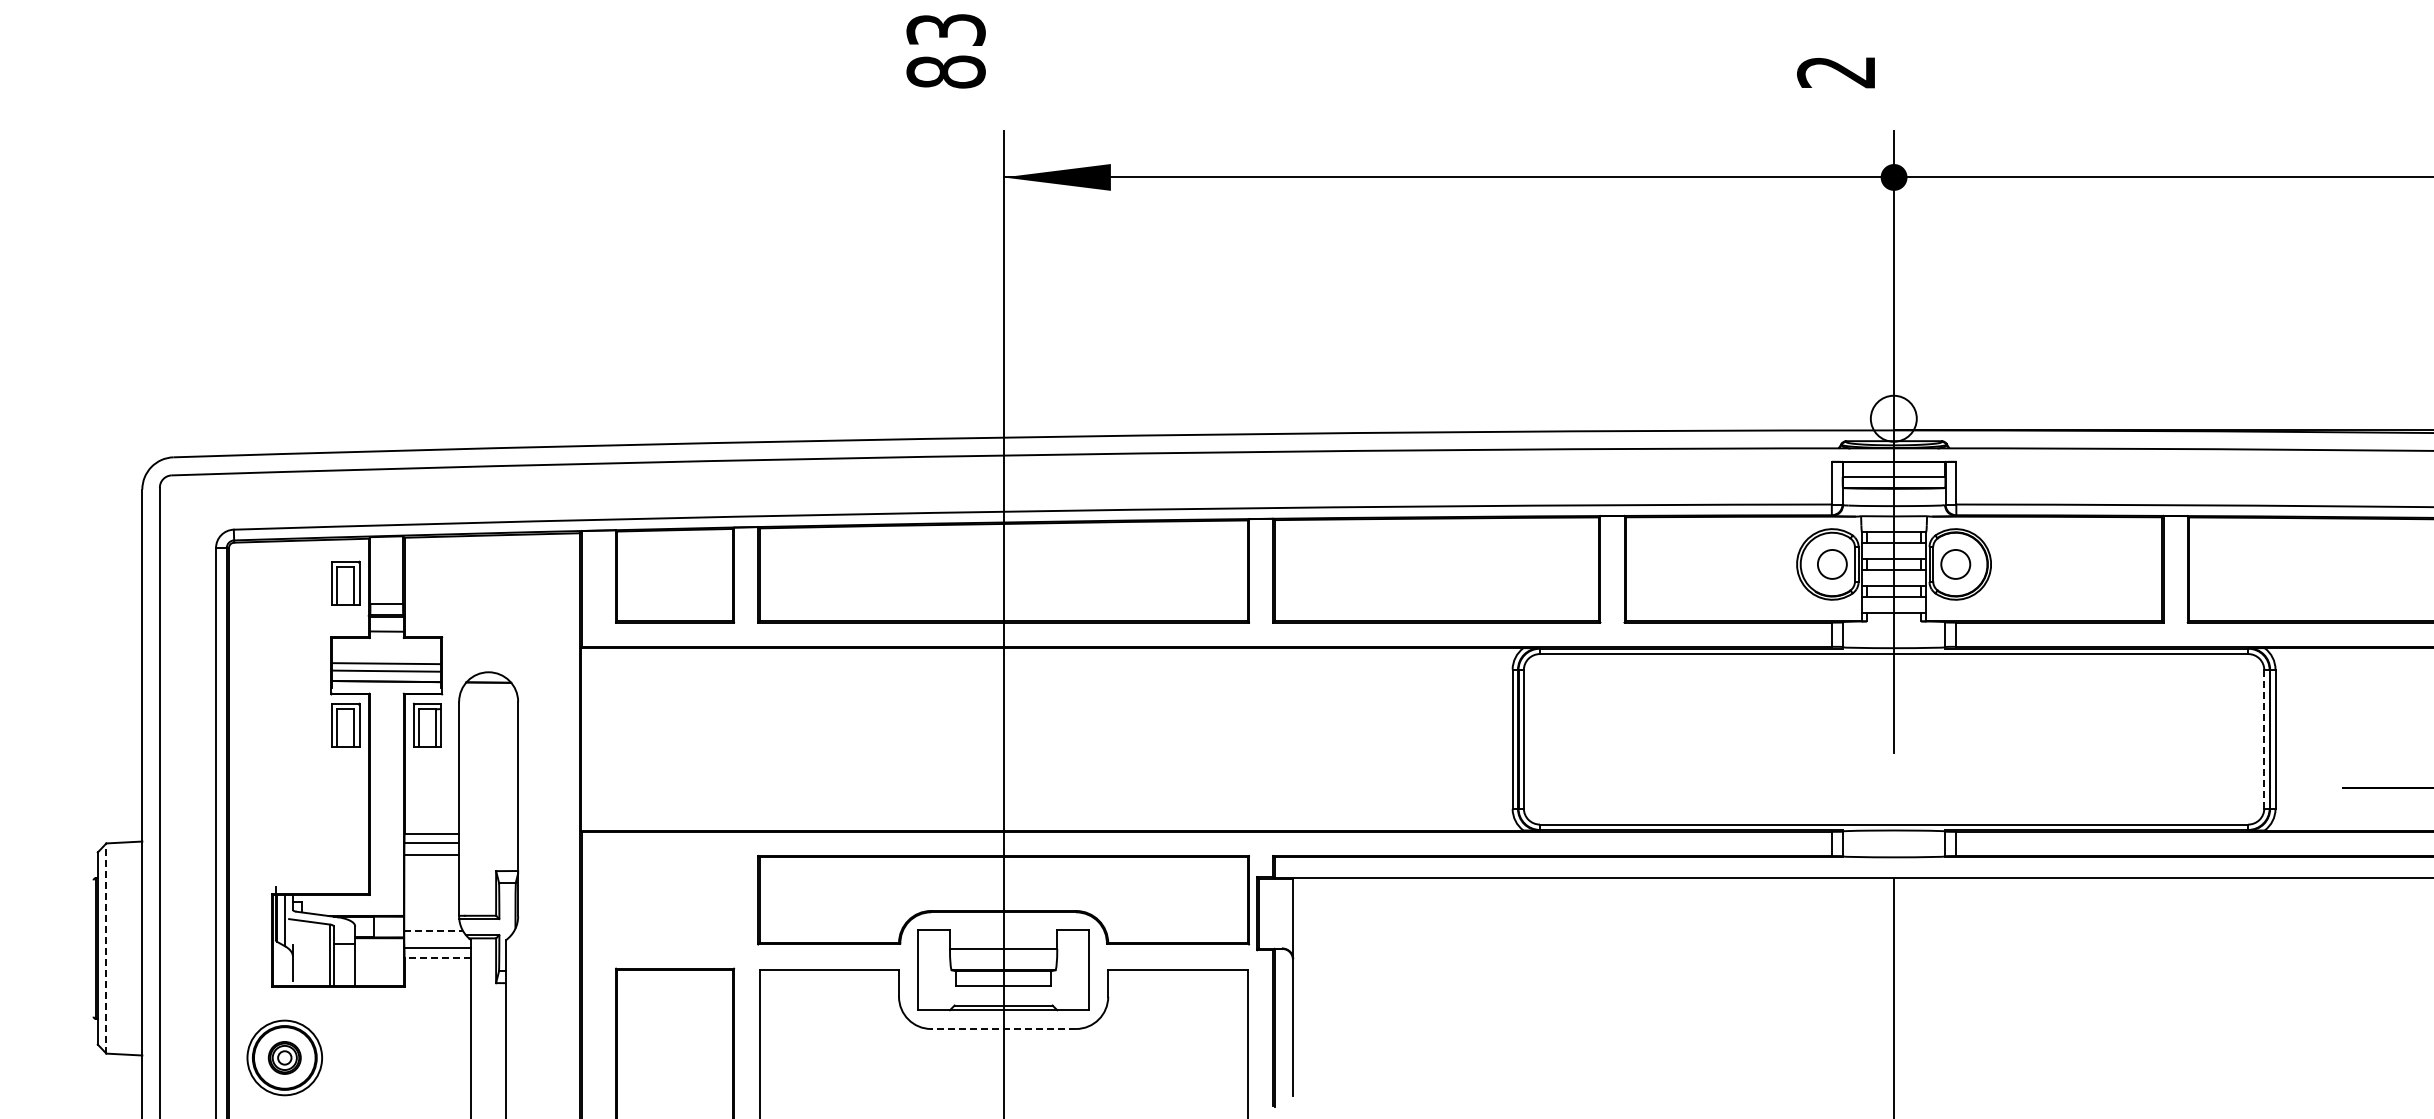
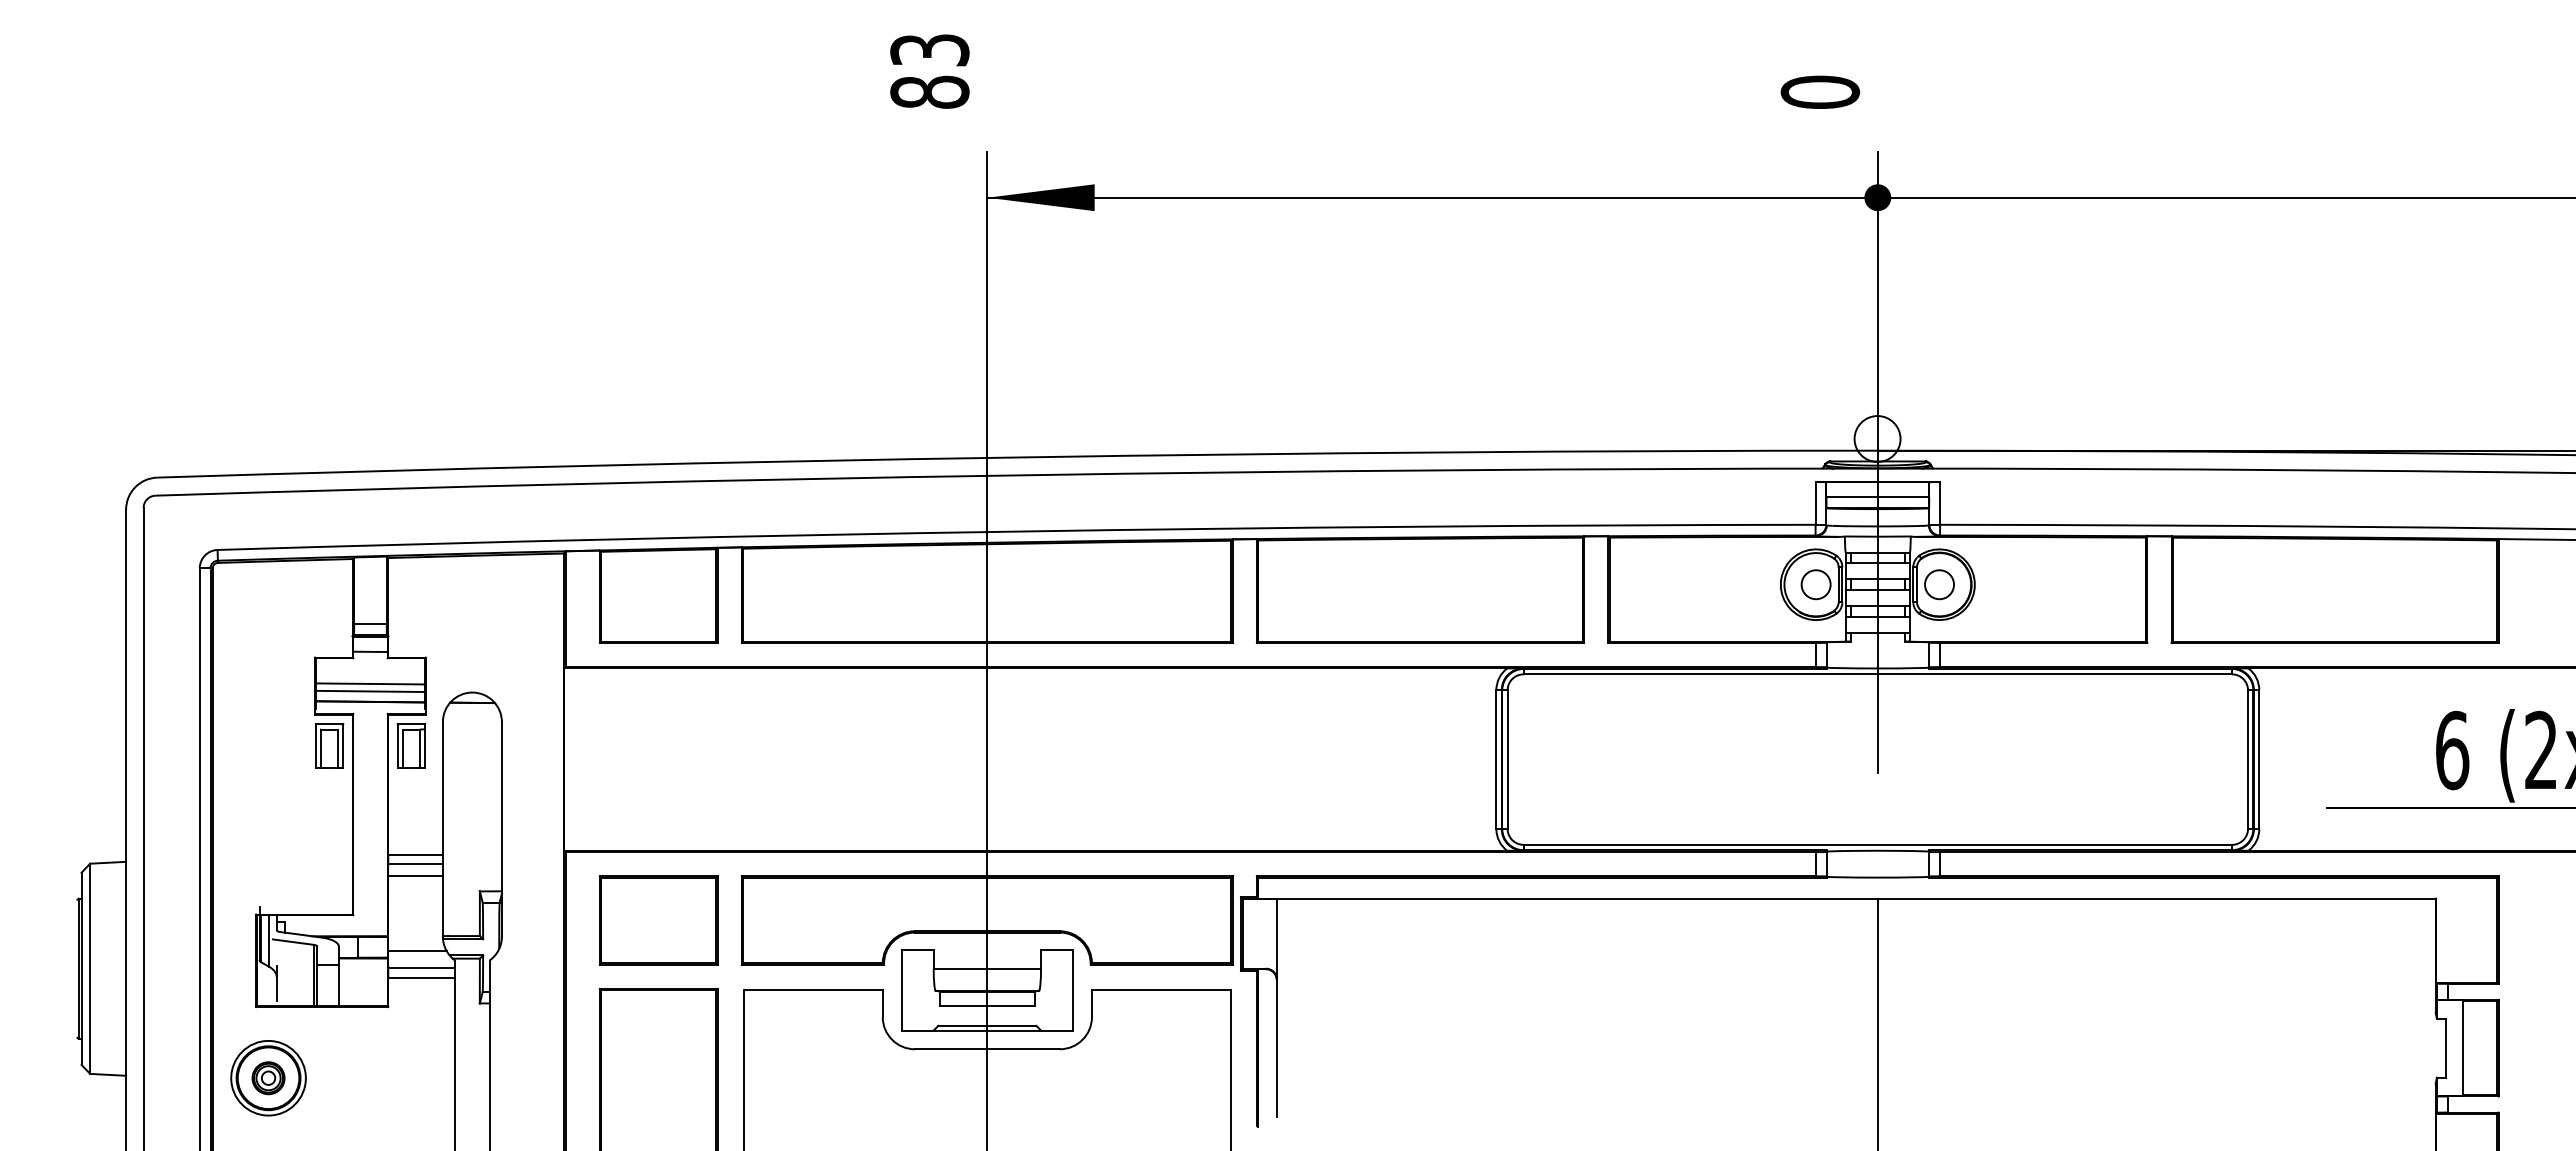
text: (1836, 71) -> (1820, 91), 2 -> 0
part: (345, 583) -> (329, 603), removed
line: (2264, 739) -> (2248, 759), dashed -> solid
part: (674, 900) -> (658, 920), added
line: (433, 931) -> (417, 951), dashed -> solid
line: (106, 948) -> (90, 968), dashed -> solid
line: (437, 958) -> (421, 978), dashed -> solid
line: (1002, 1029) -> (986, 1049), dashed -> solid

